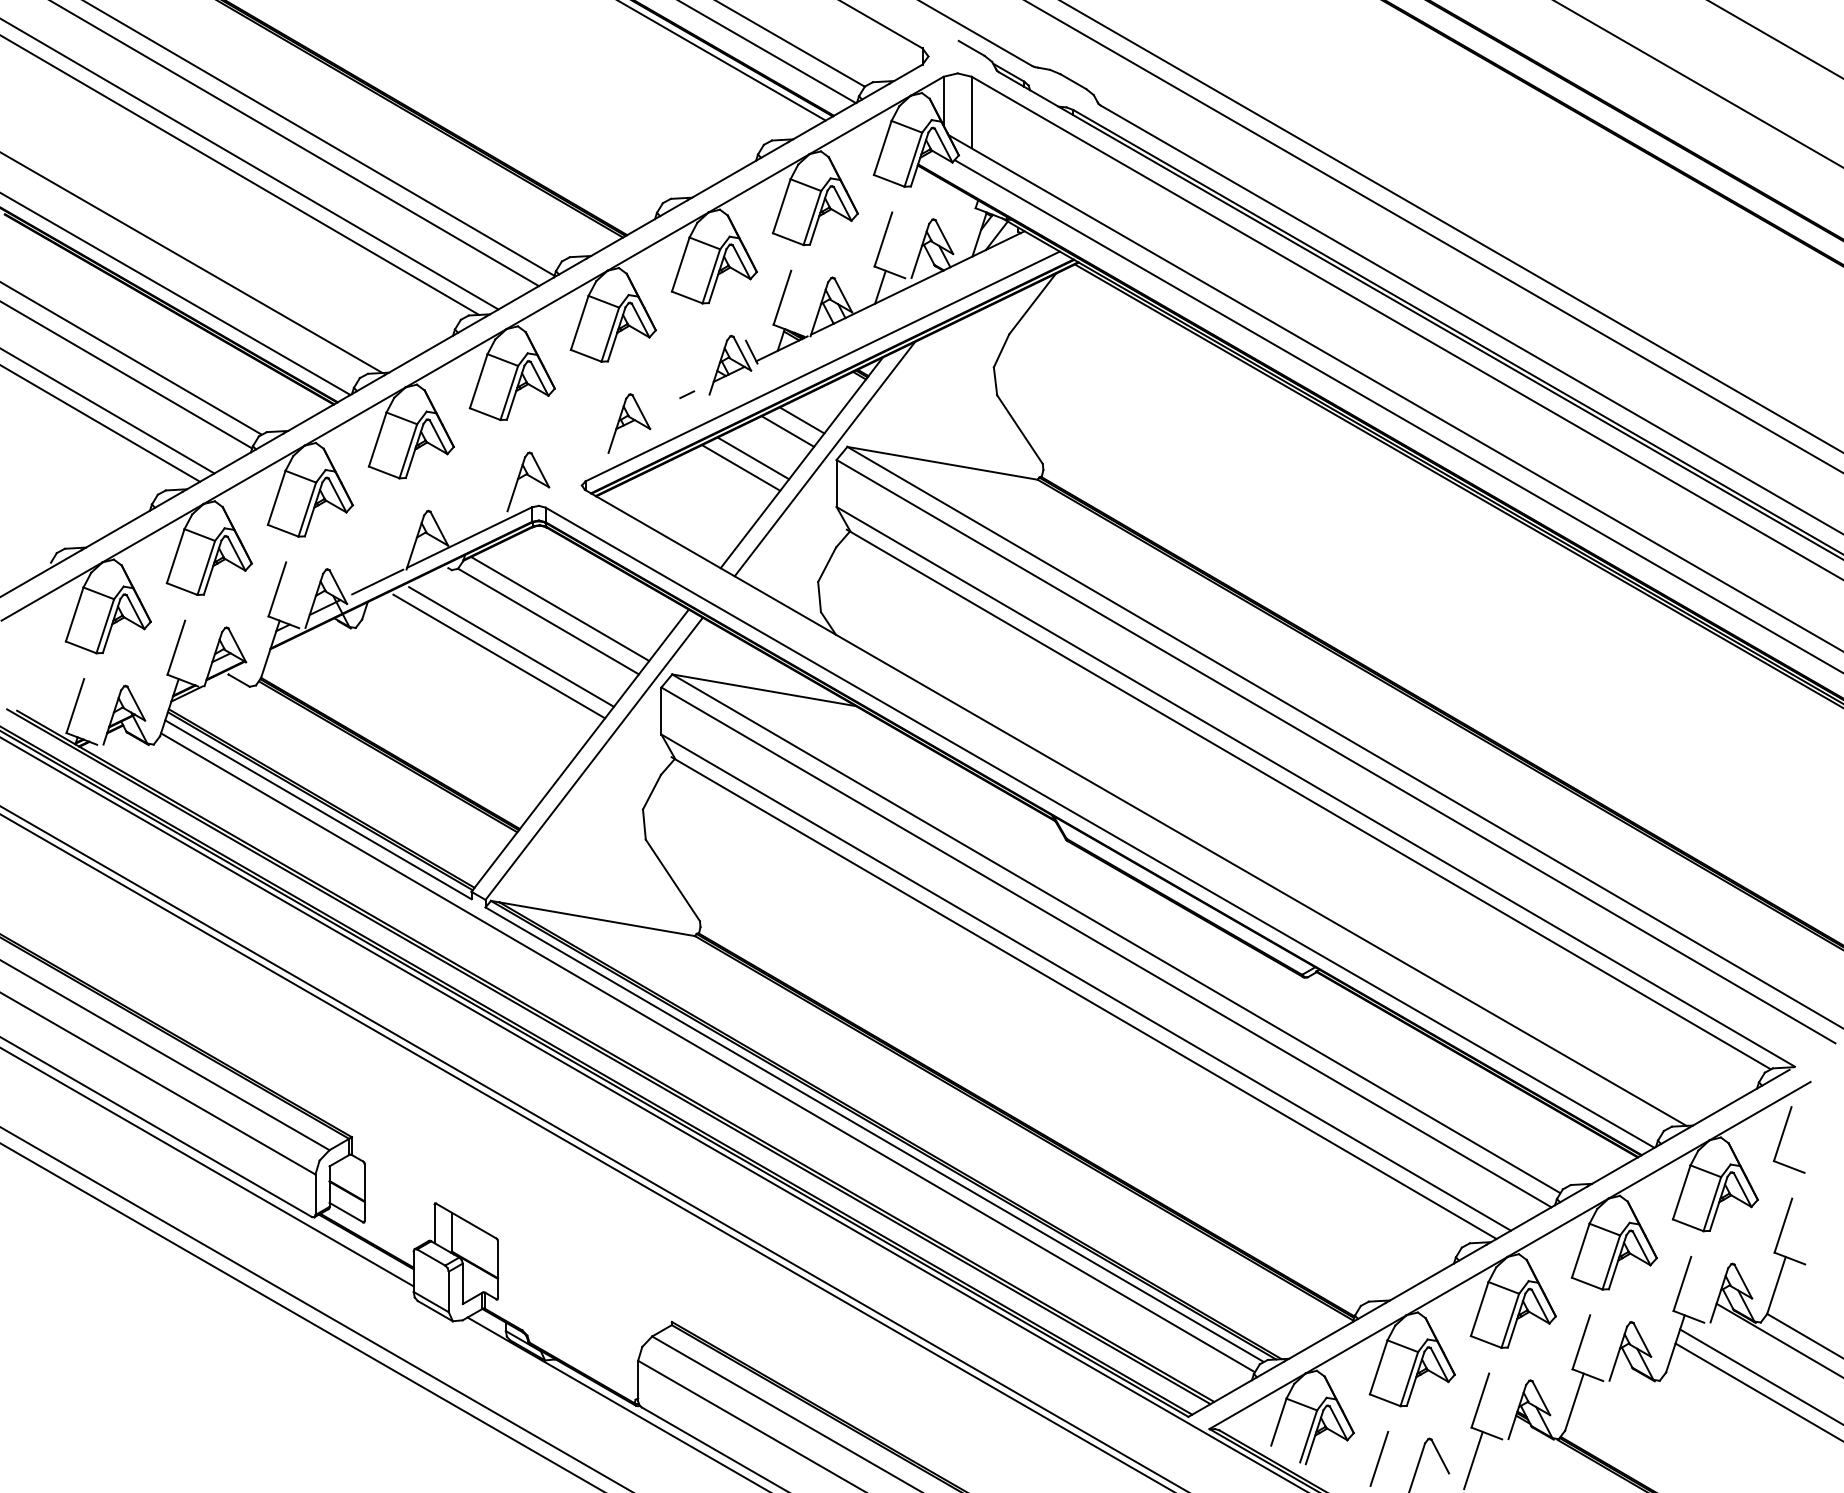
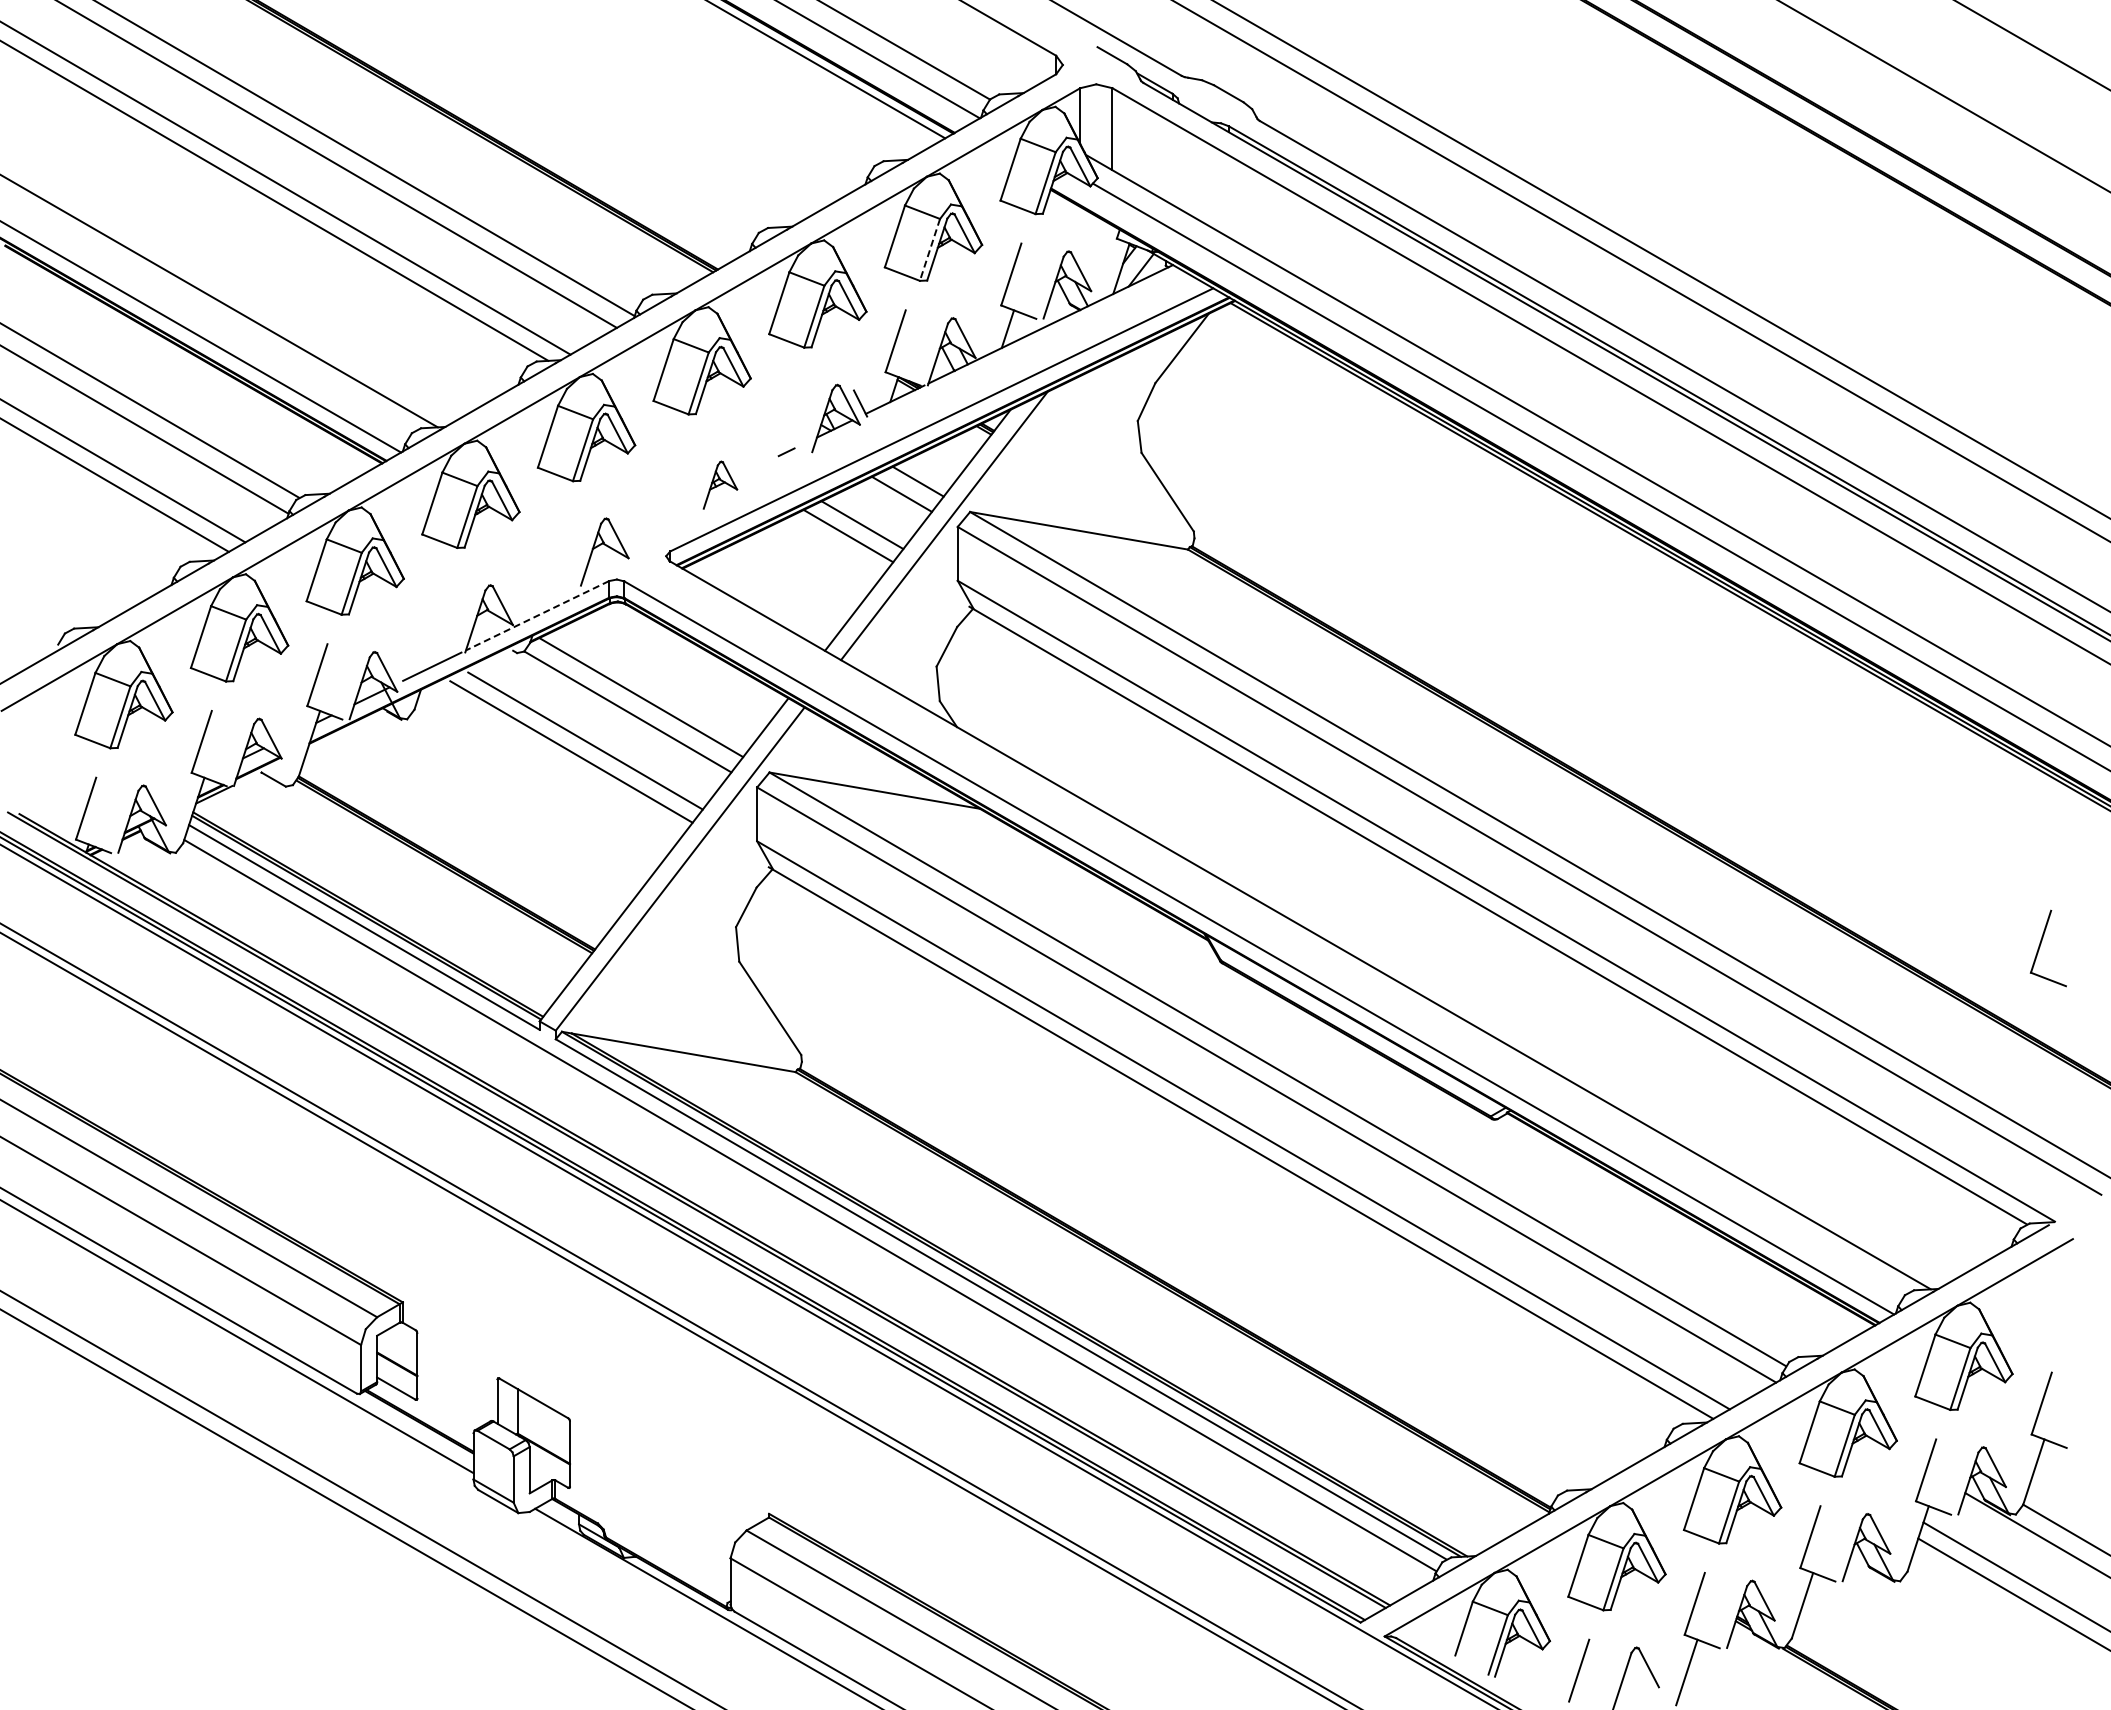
line: (811, 217) -> (929, 249), solid -> dashed
part: (629, 422) -> (720, 484), size x0.7
line: (469, 537) -> (537, 615), solid -> dashed
part: (1782, 1139) -> (2040, 947), moved

